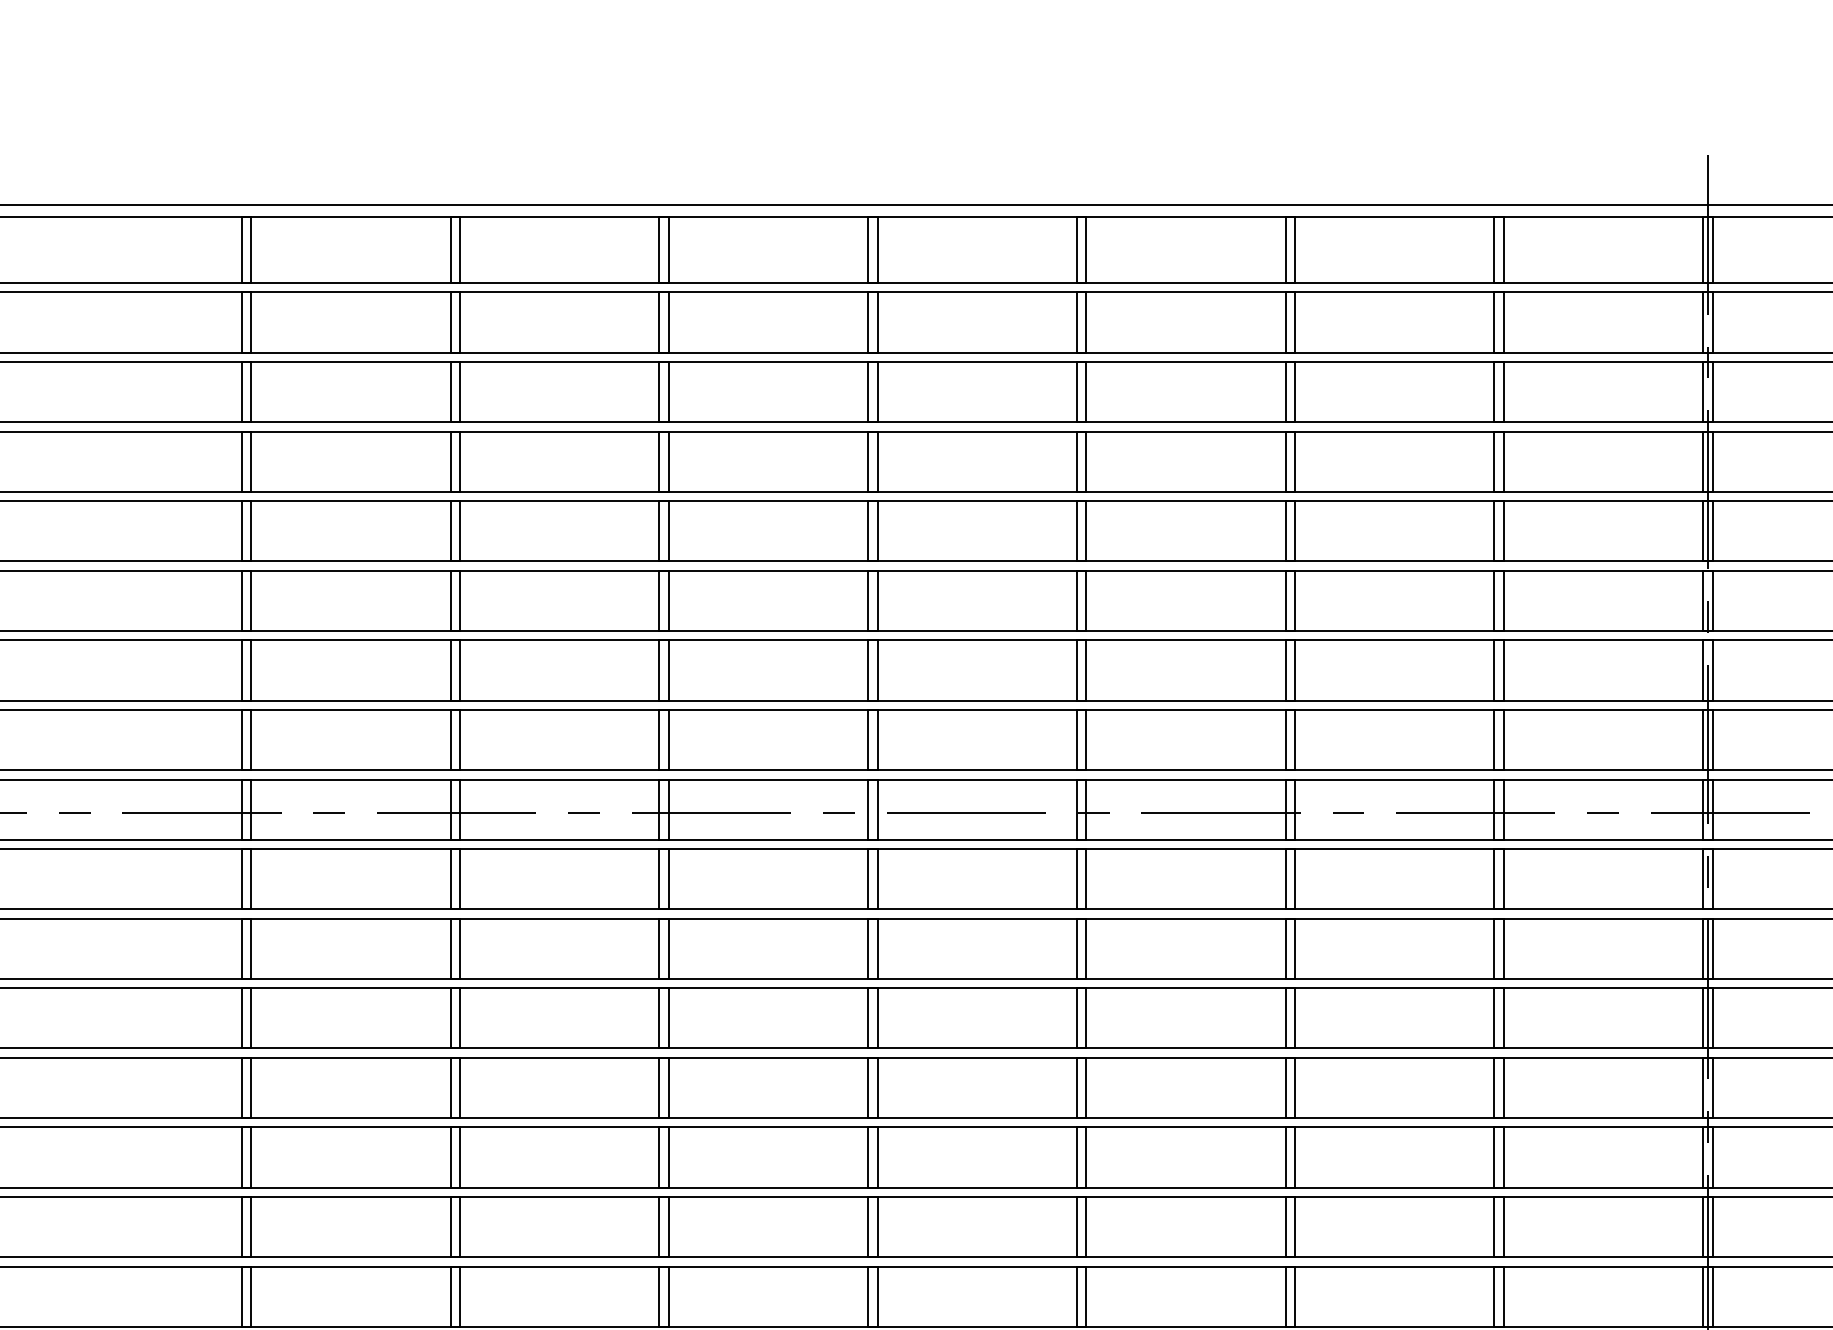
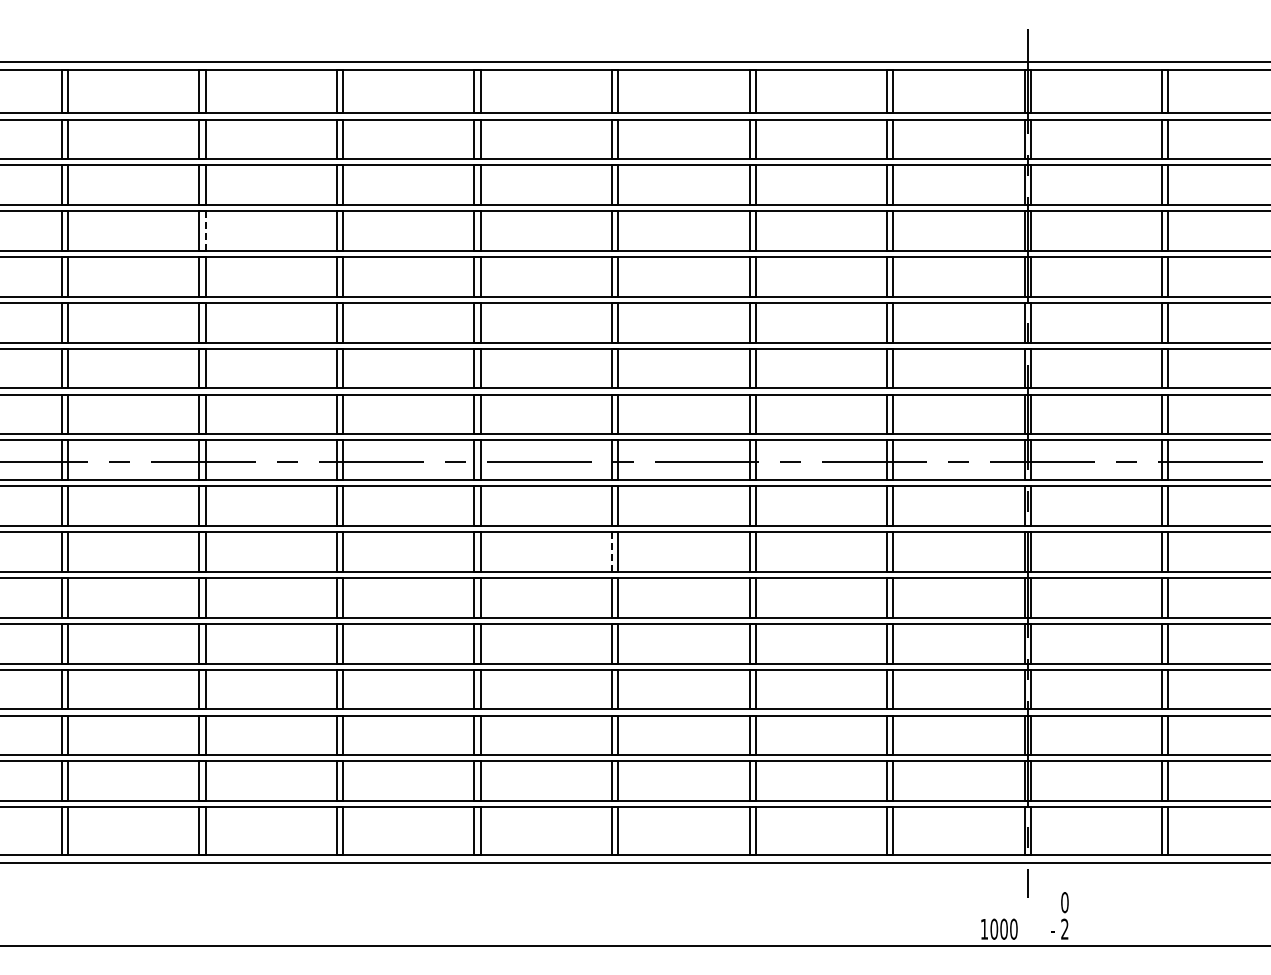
line: (459, 462) -> (205, 231), solid -> dashed
line: (1077, 949) -> (612, 552), solid -> dashed

